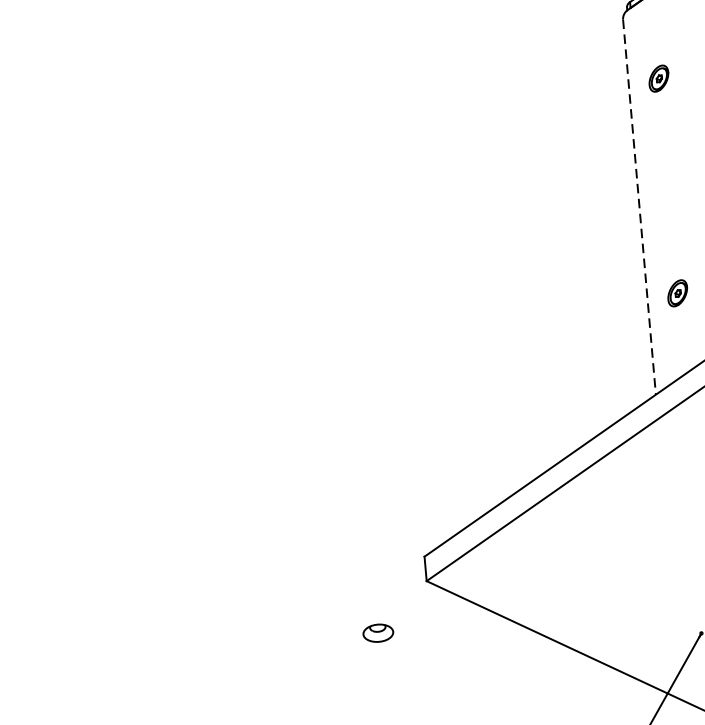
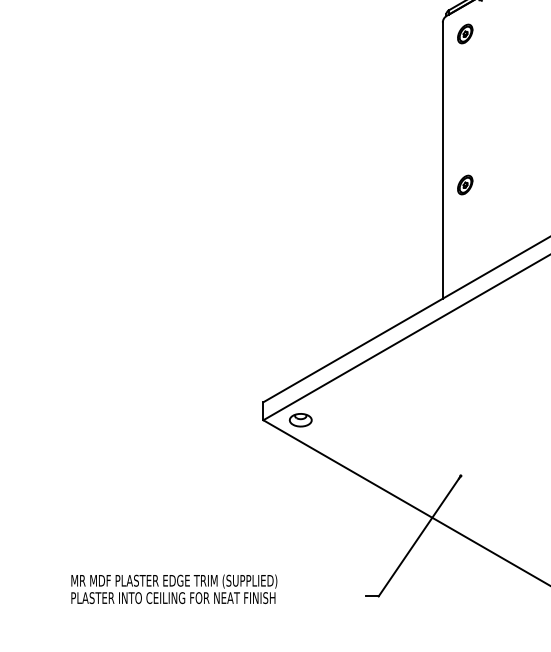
part: (659, 77) -> (465, 33), moved
line: (639, 208) -> (442, 161), dashed -> solid
part: (678, 292) -> (465, 184), moved
part: (378, 633) -> (300, 420), moved

